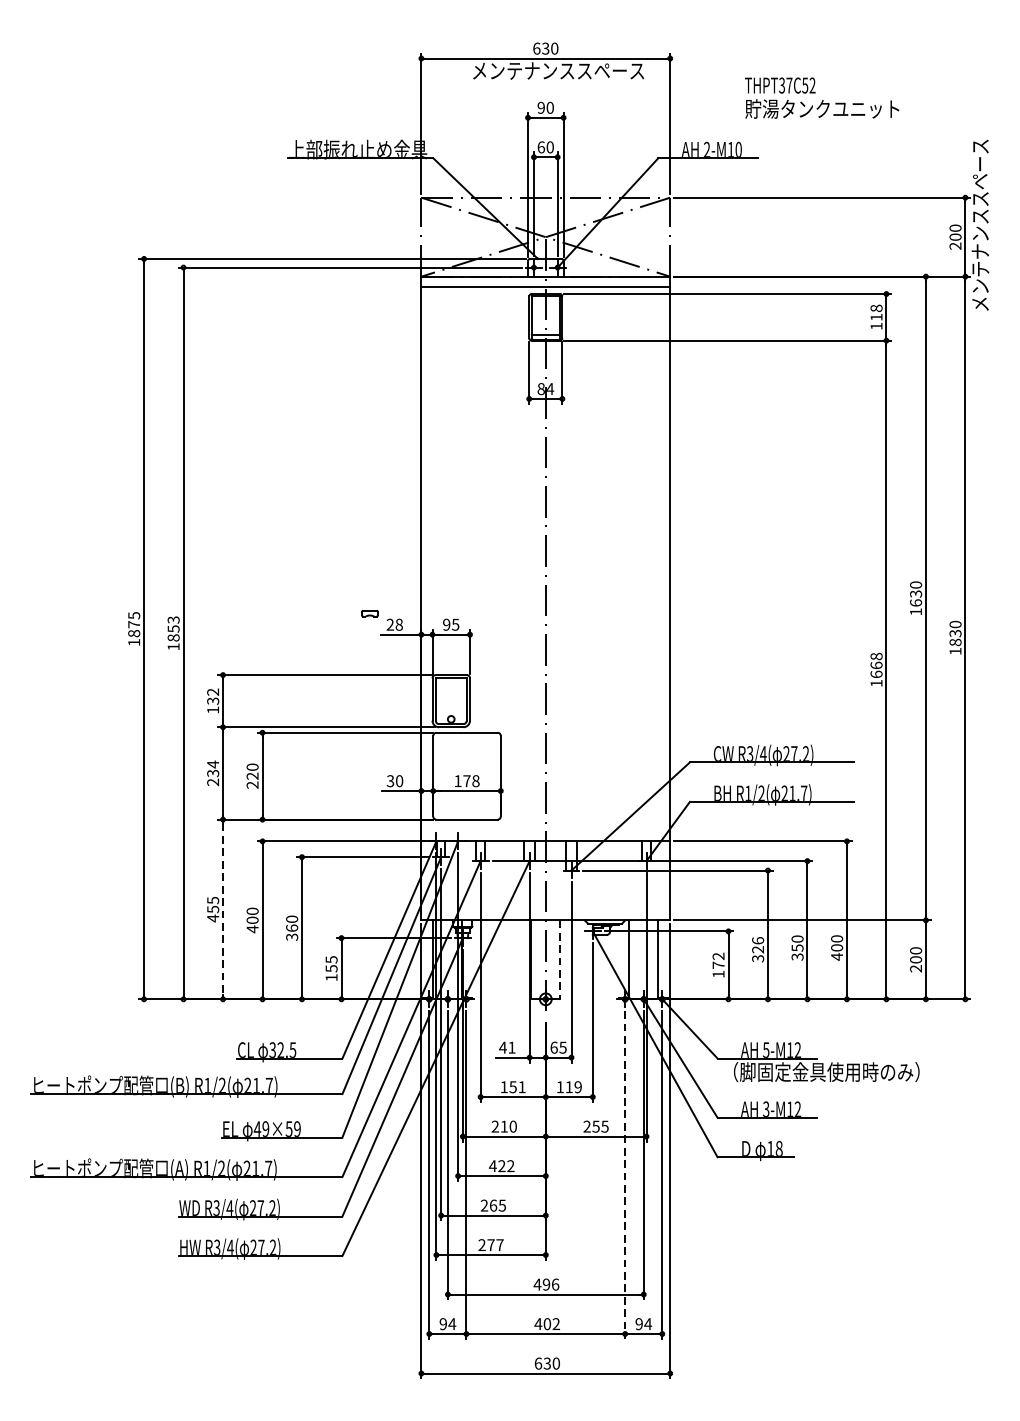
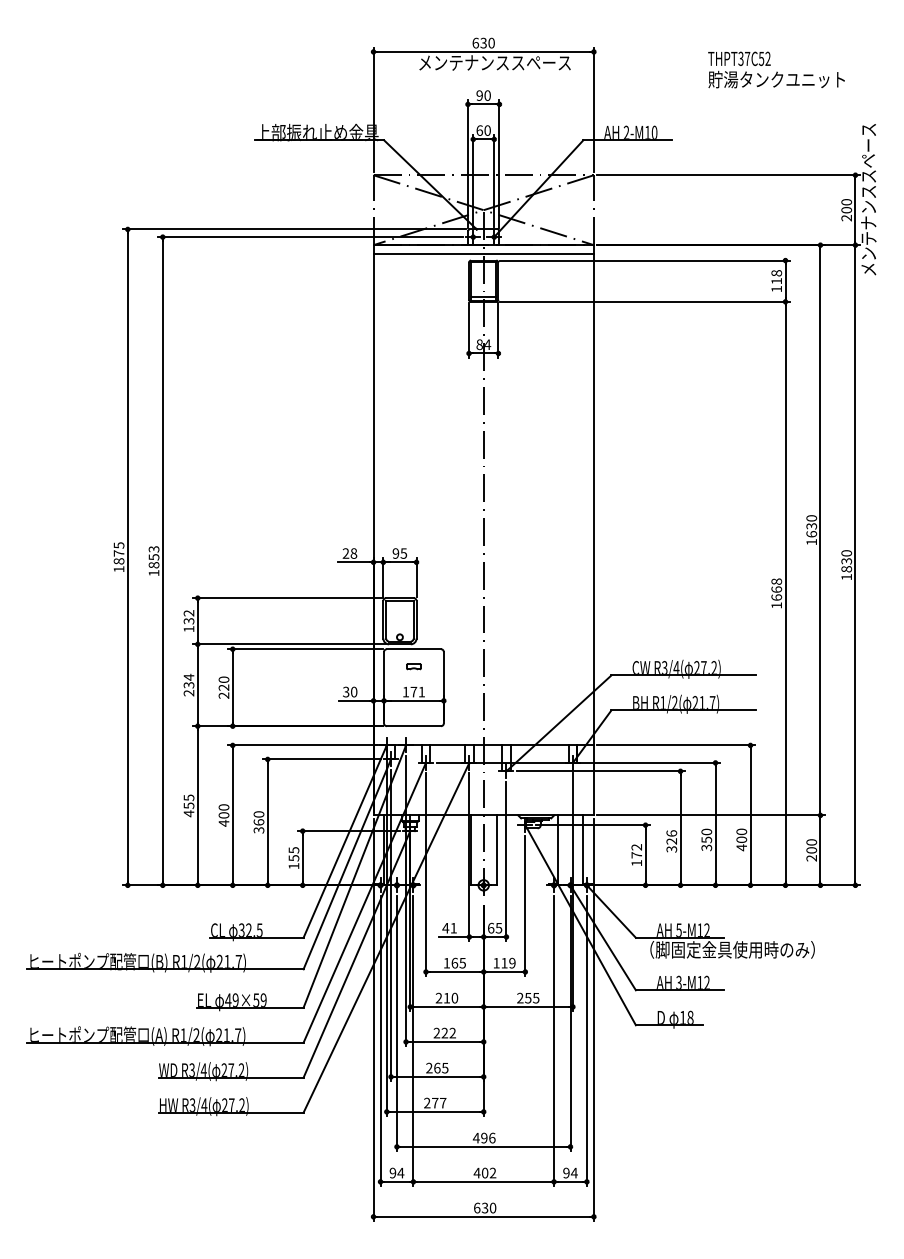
text: (822, 97) -> (776, 69), moved
part: (369, 613) -> (413, 666), moved
text: (475, 780) -> (421, 691), 178 -> 171
line: (222, 910) -> (197, 806), dashed -> solid
line: (560, 959) -> (496, 850), dashed -> solid
text: (517, 1086) -> (458, 962), 151 -> 165
text: (492, 1165) -> (436, 1032), 422 -> 222
line: (625, 1175) -> (554, 1041), dashed -> solid

